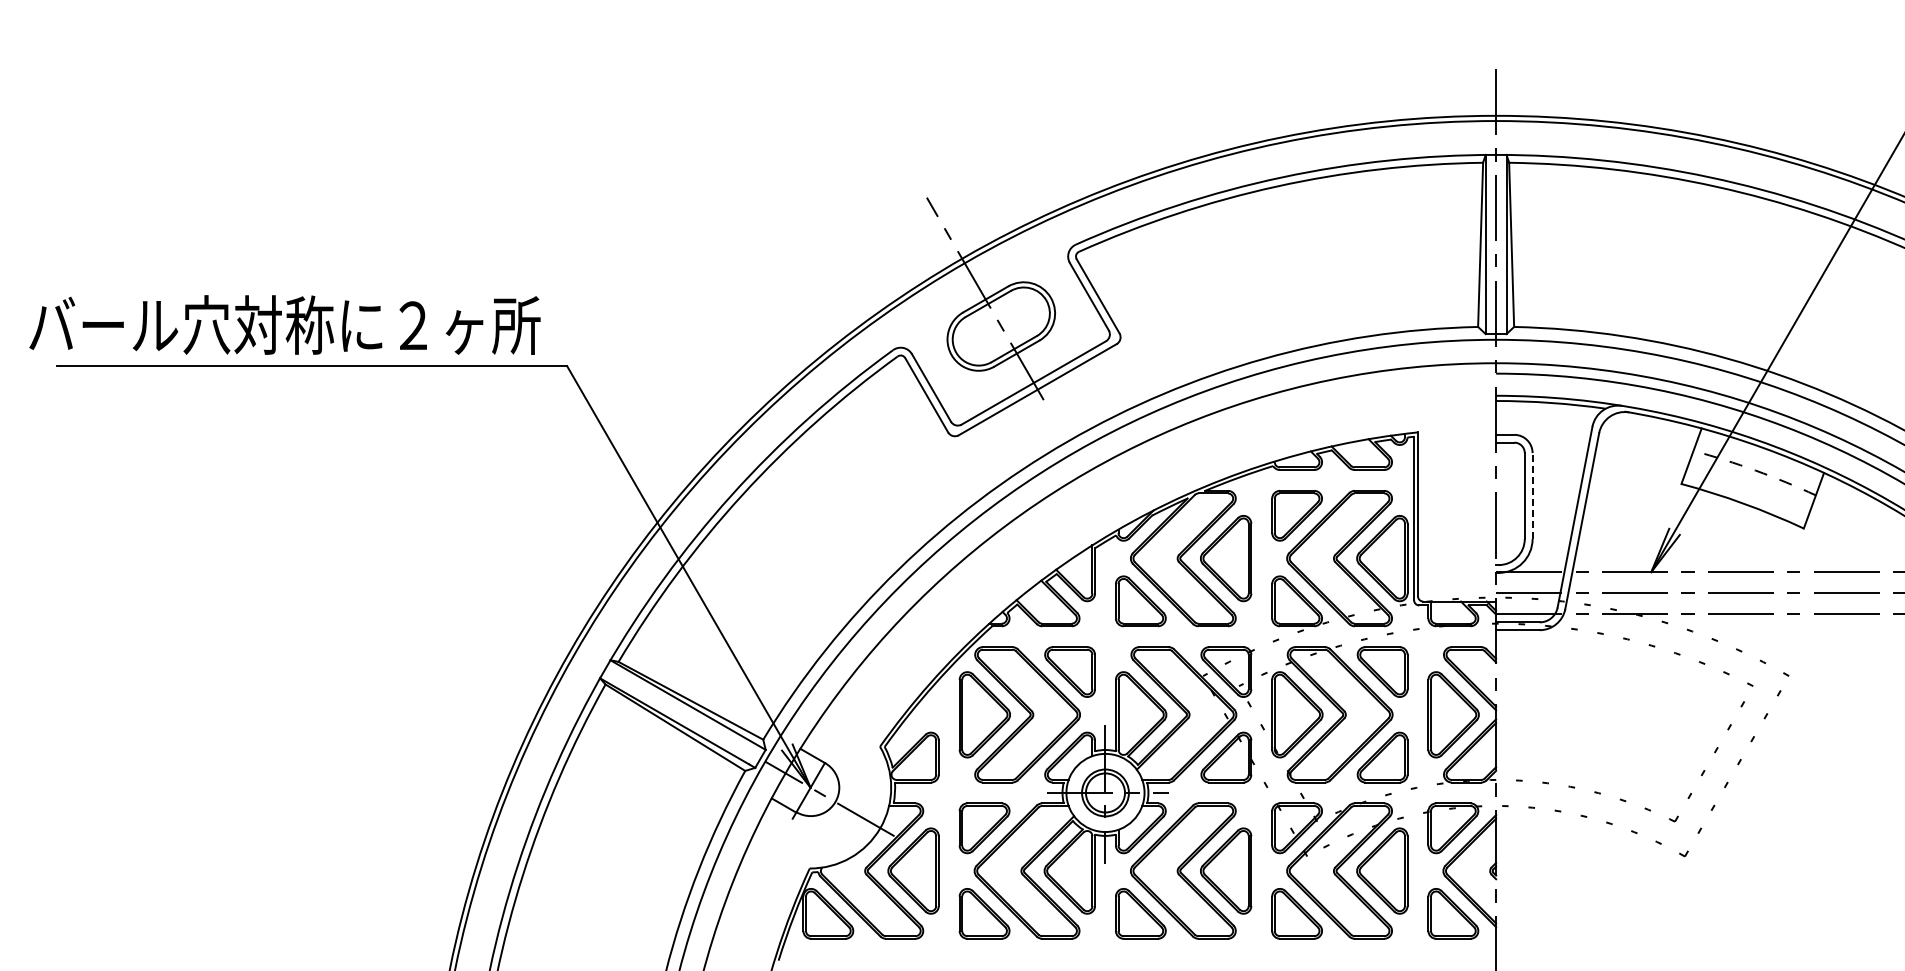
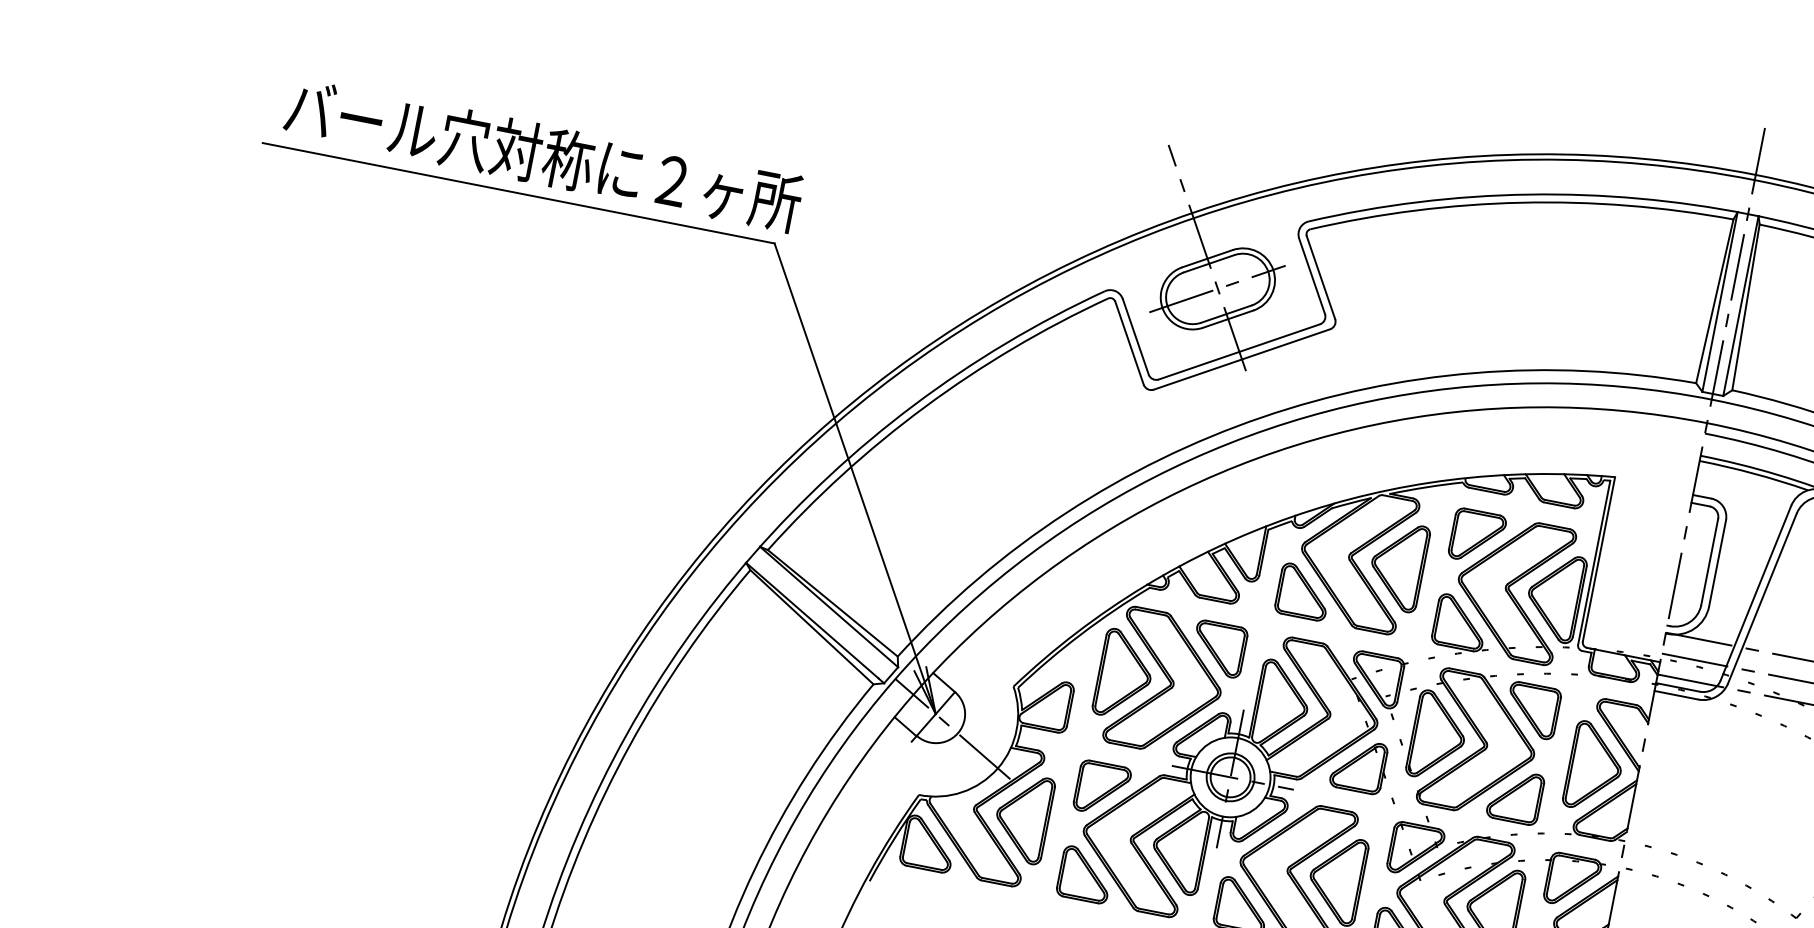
text: (284, 324) -> (543, 154), moved
line: (1000, 326) -> (1217, 288), added
line: (1532, 496) -> (1717, 563), dashed -> solid

